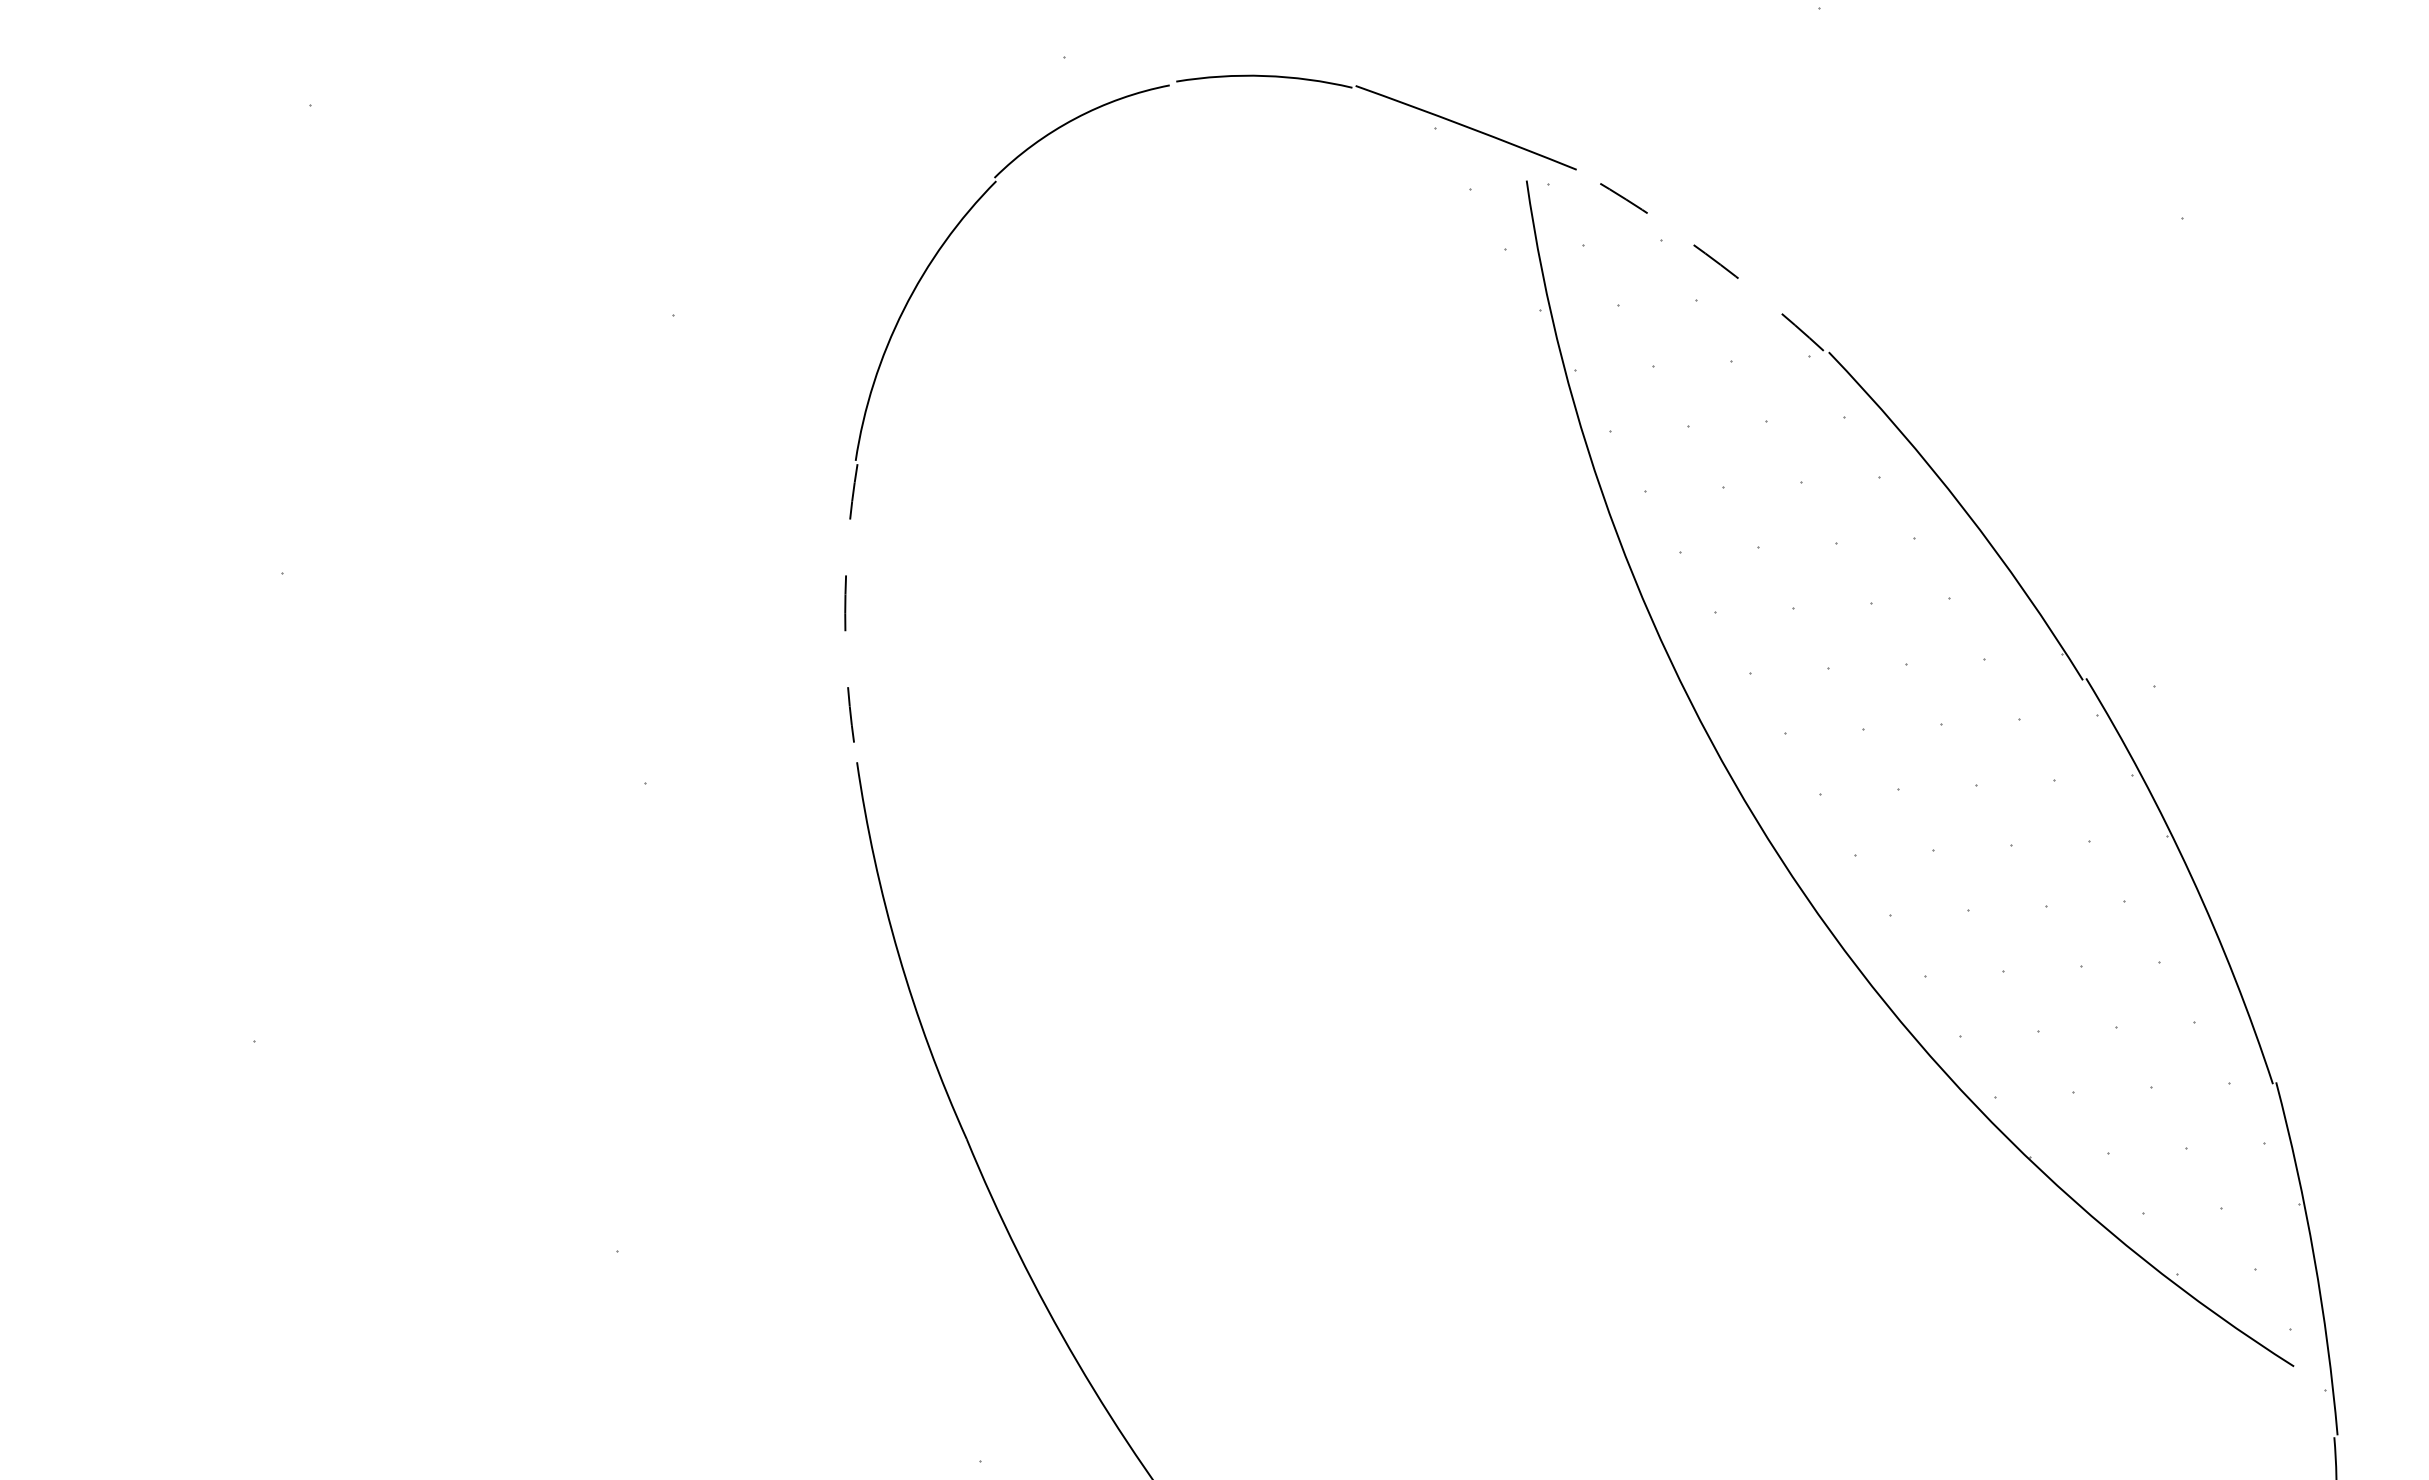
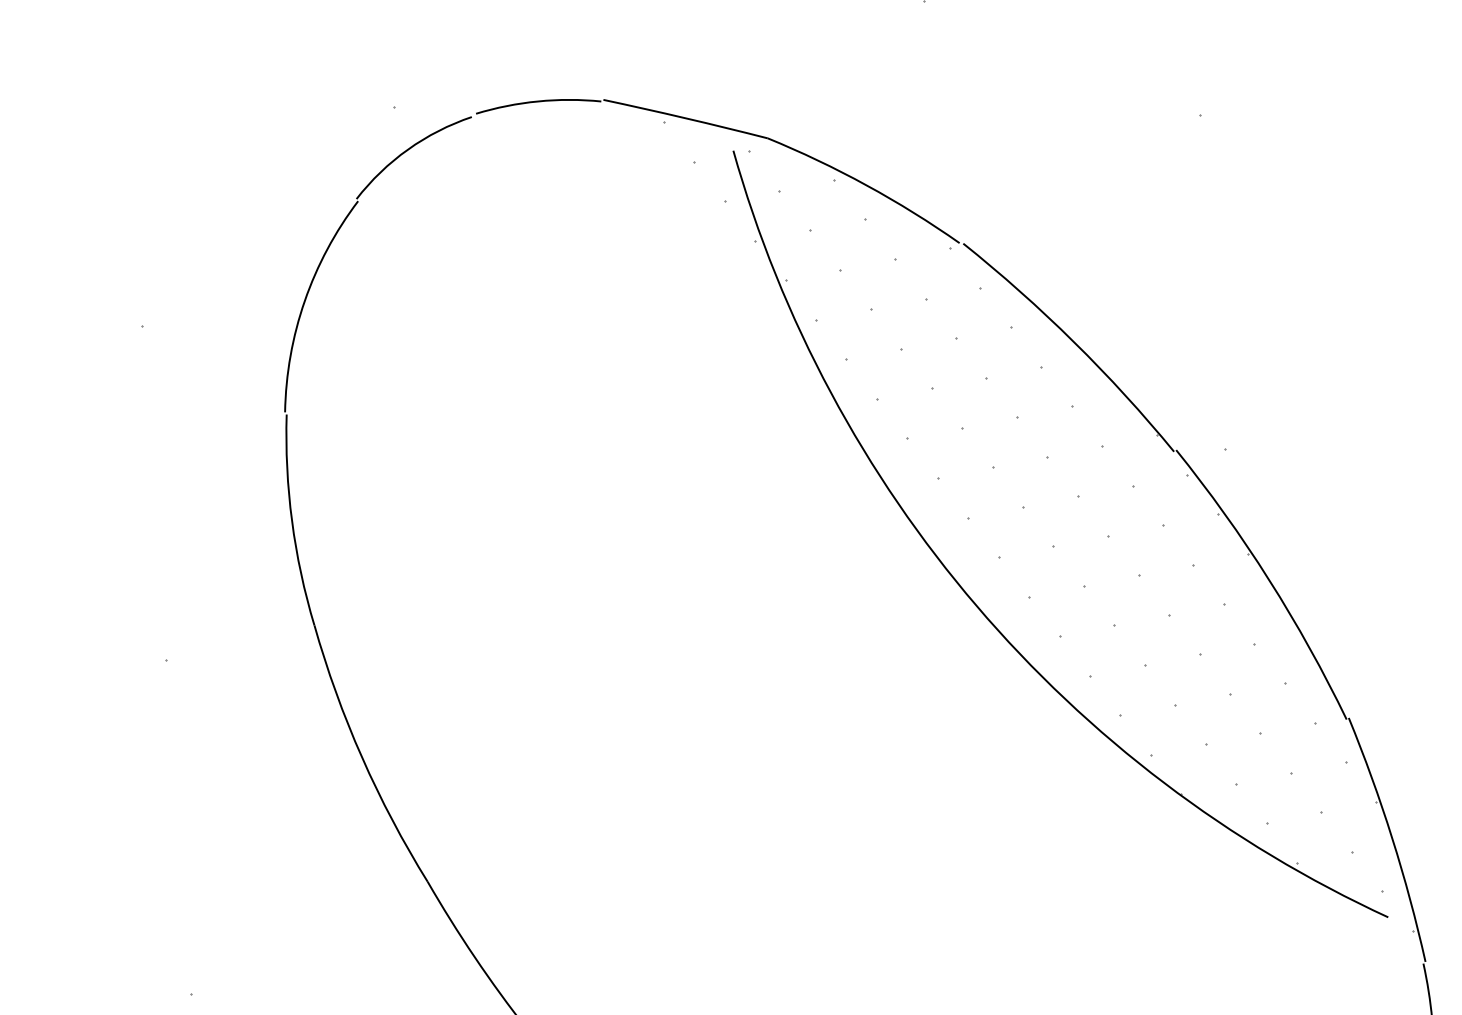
arc: (1705, 253) -> (866, 185), dashed -> solid
arc: (845, 613) -> (292, 521), dashed -> solid

